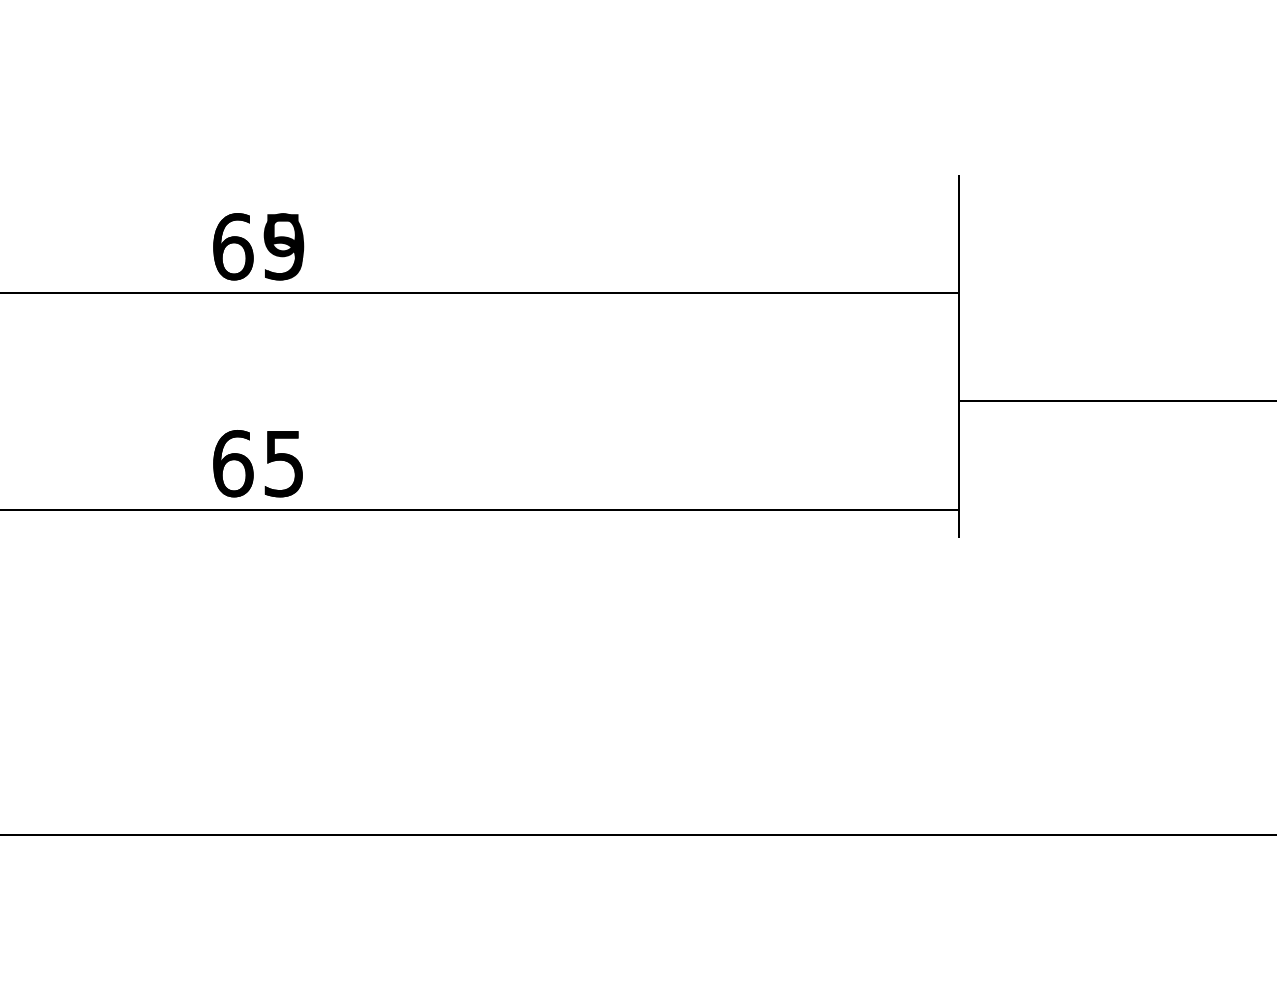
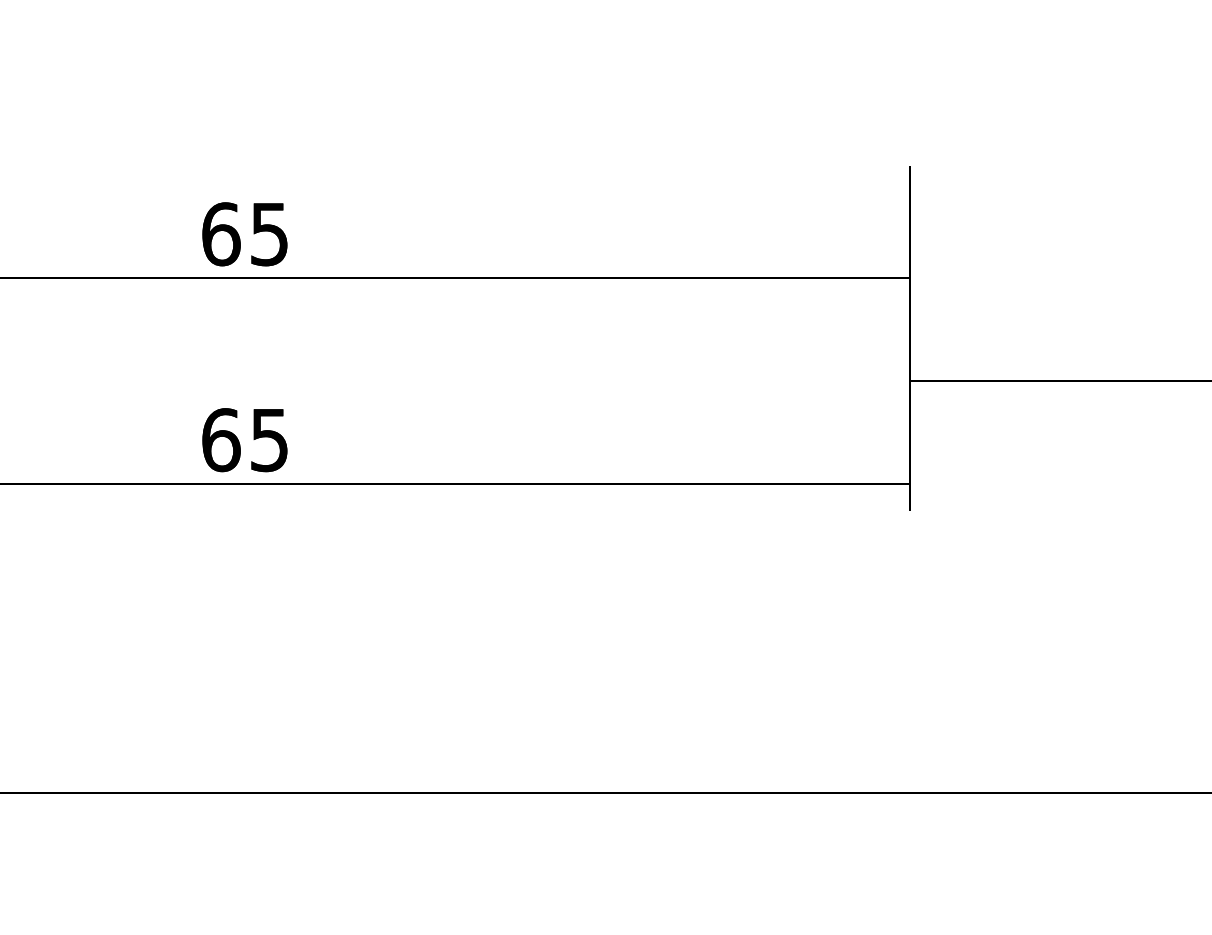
text: (283, 246) -> (269, 234), 69 -> 65

